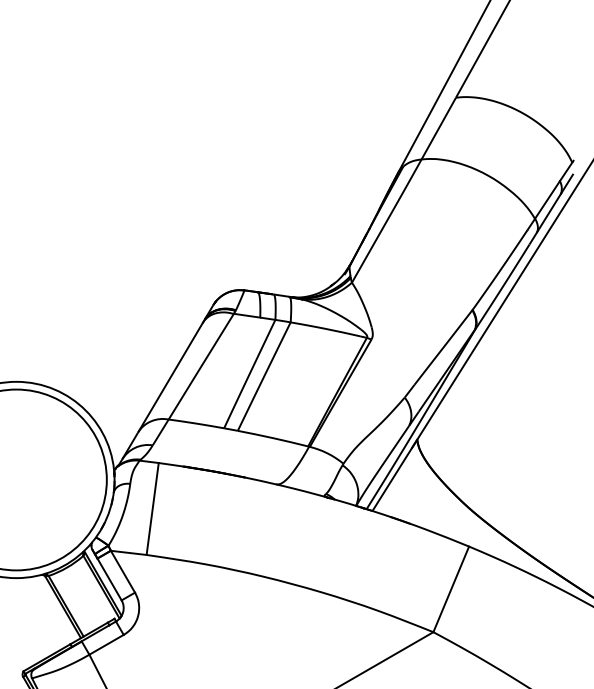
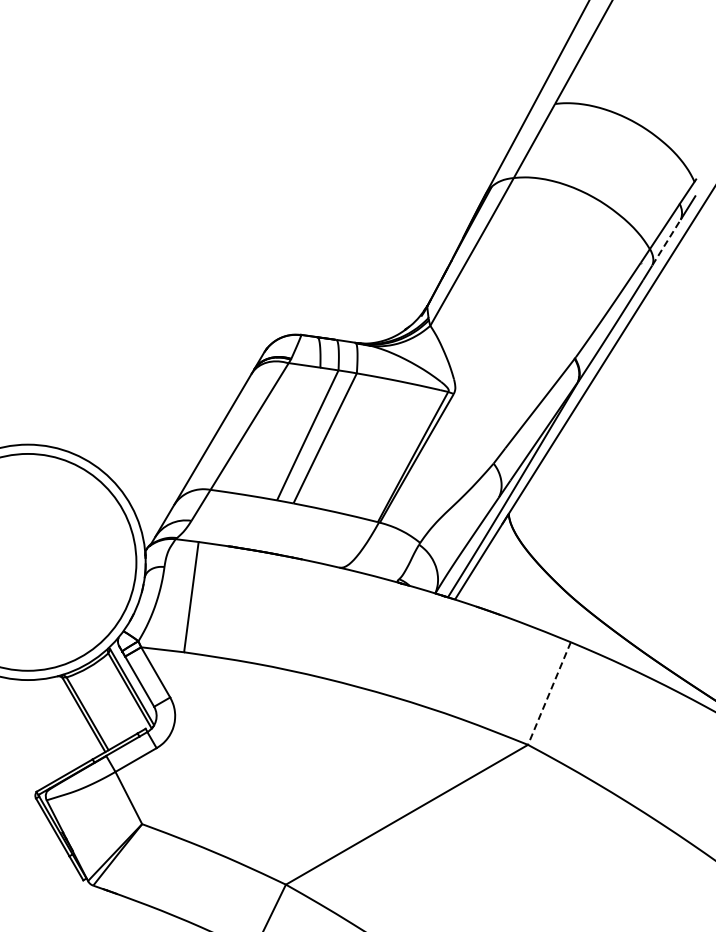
line: (549, 212) -> (667, 241), solid -> dashed
line: (451, 589) -> (549, 693), solid -> dashed

